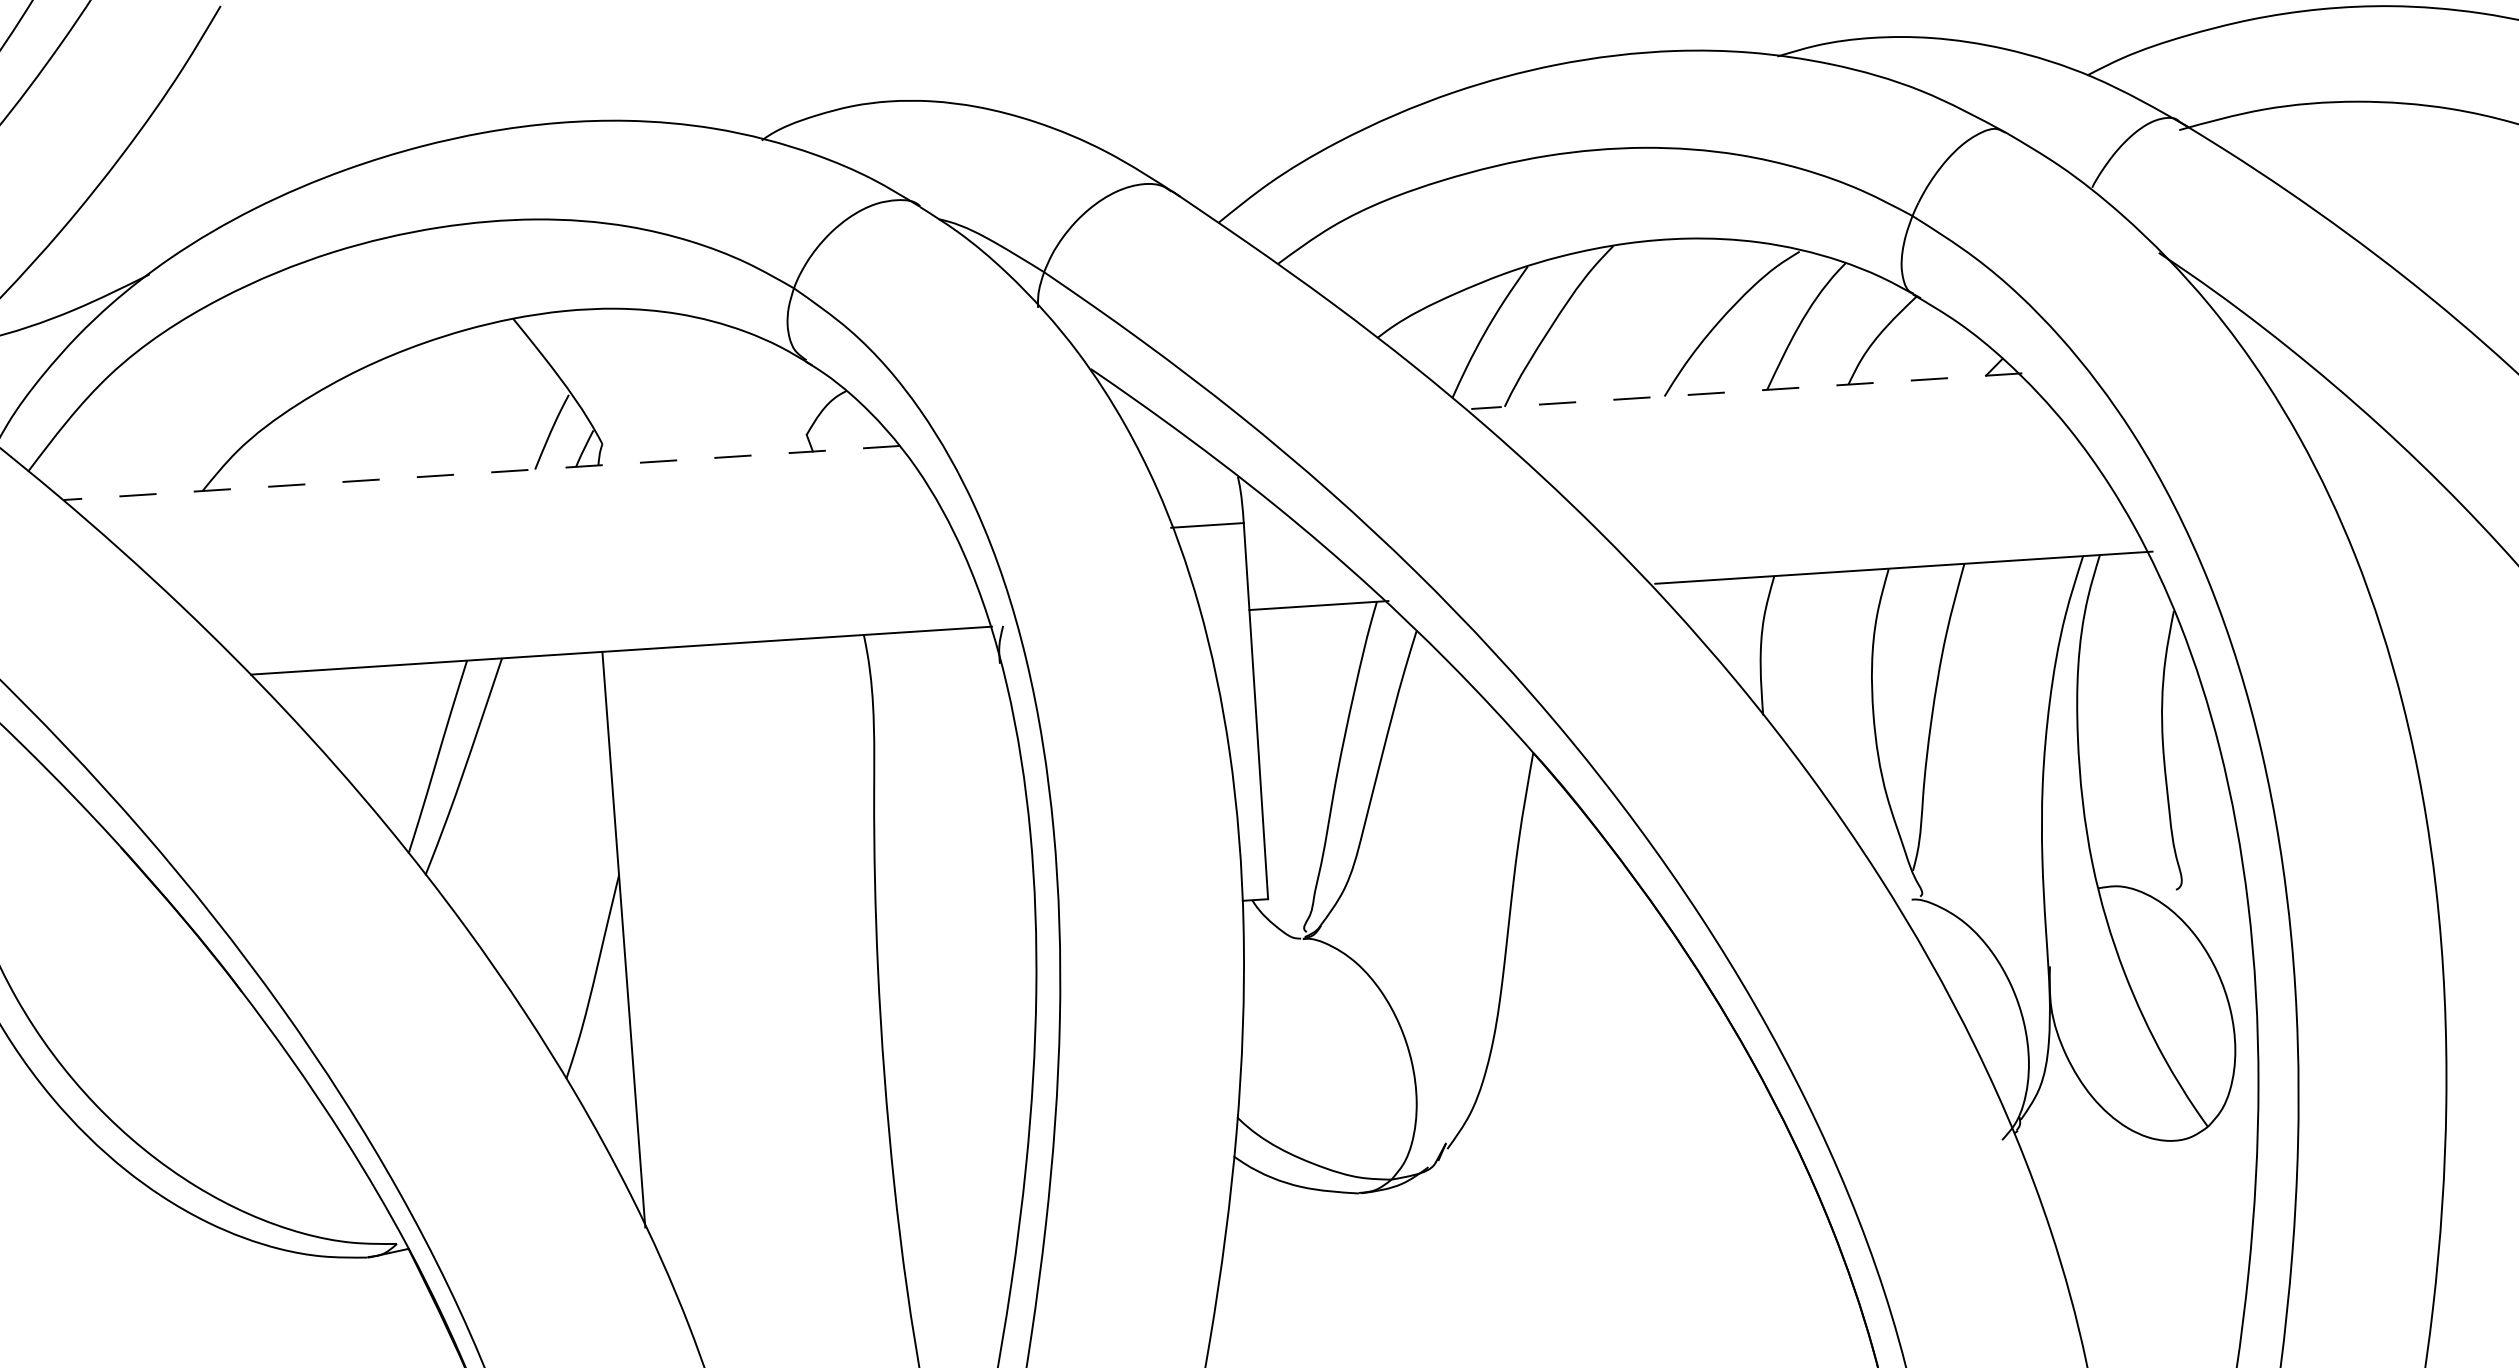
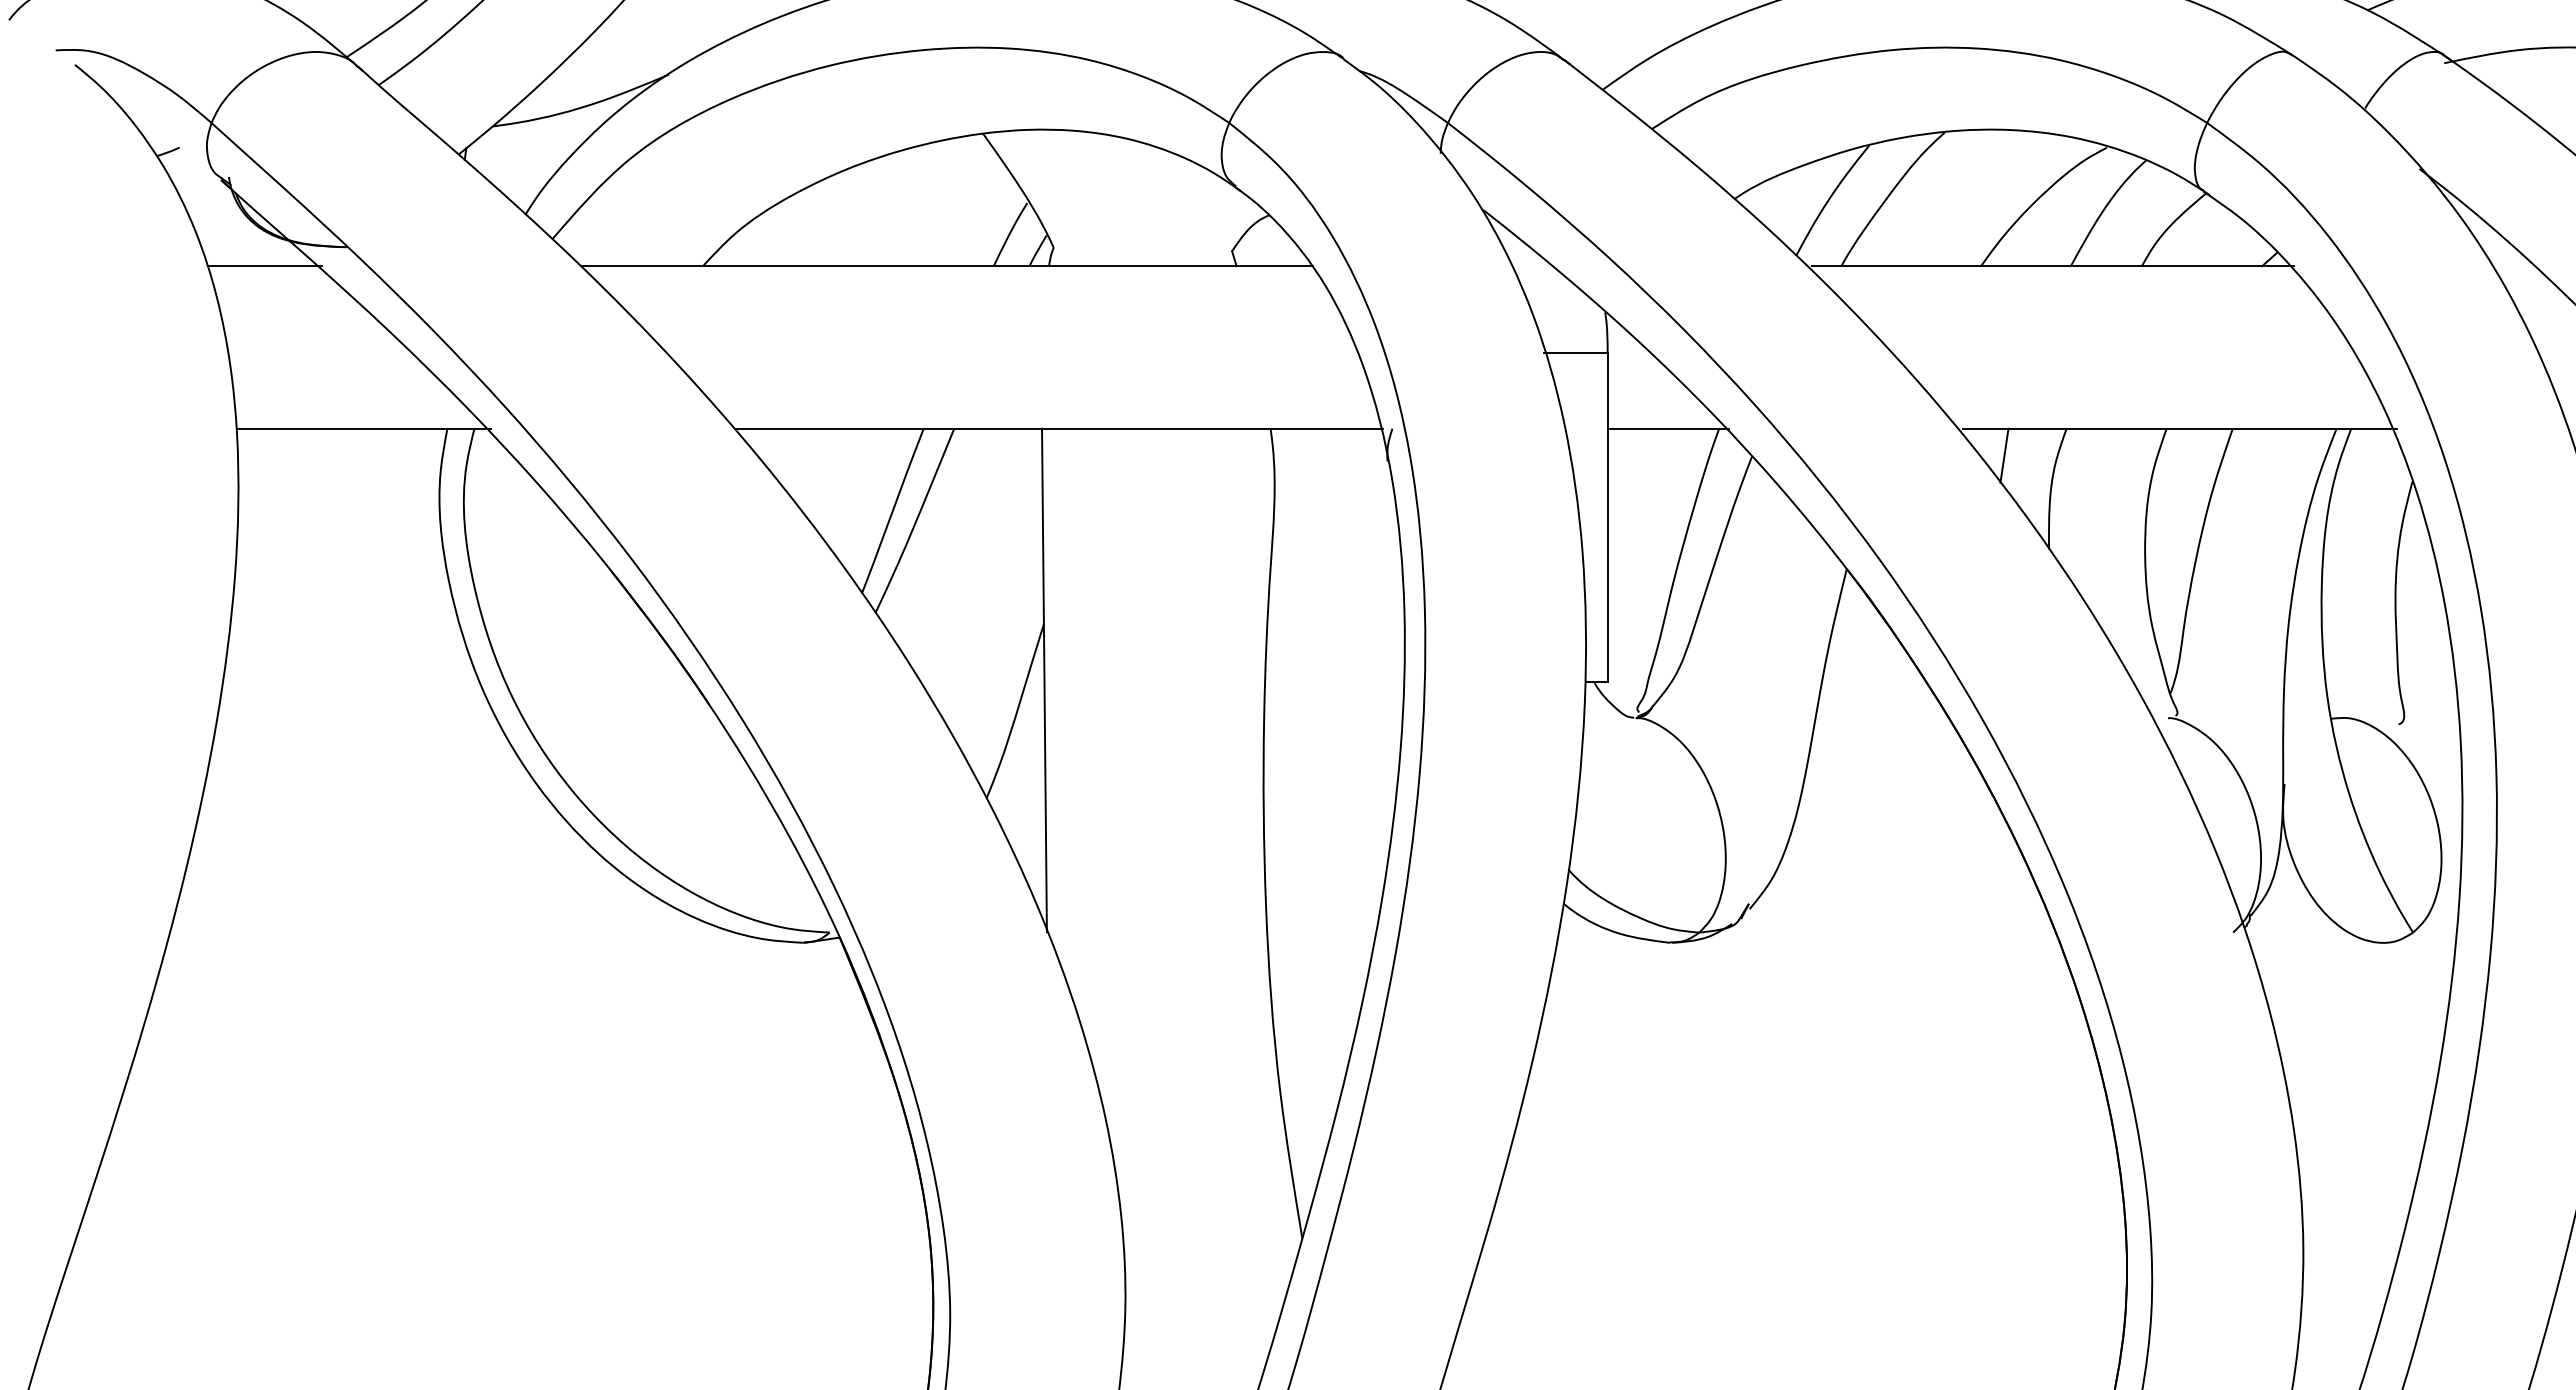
line: (1747, 391) -> (2053, 266), dashed -> solid
line: (482, 473) -> (947, 266), dashed -> solid
line: (1705, 611) -> (2004, 455), added

